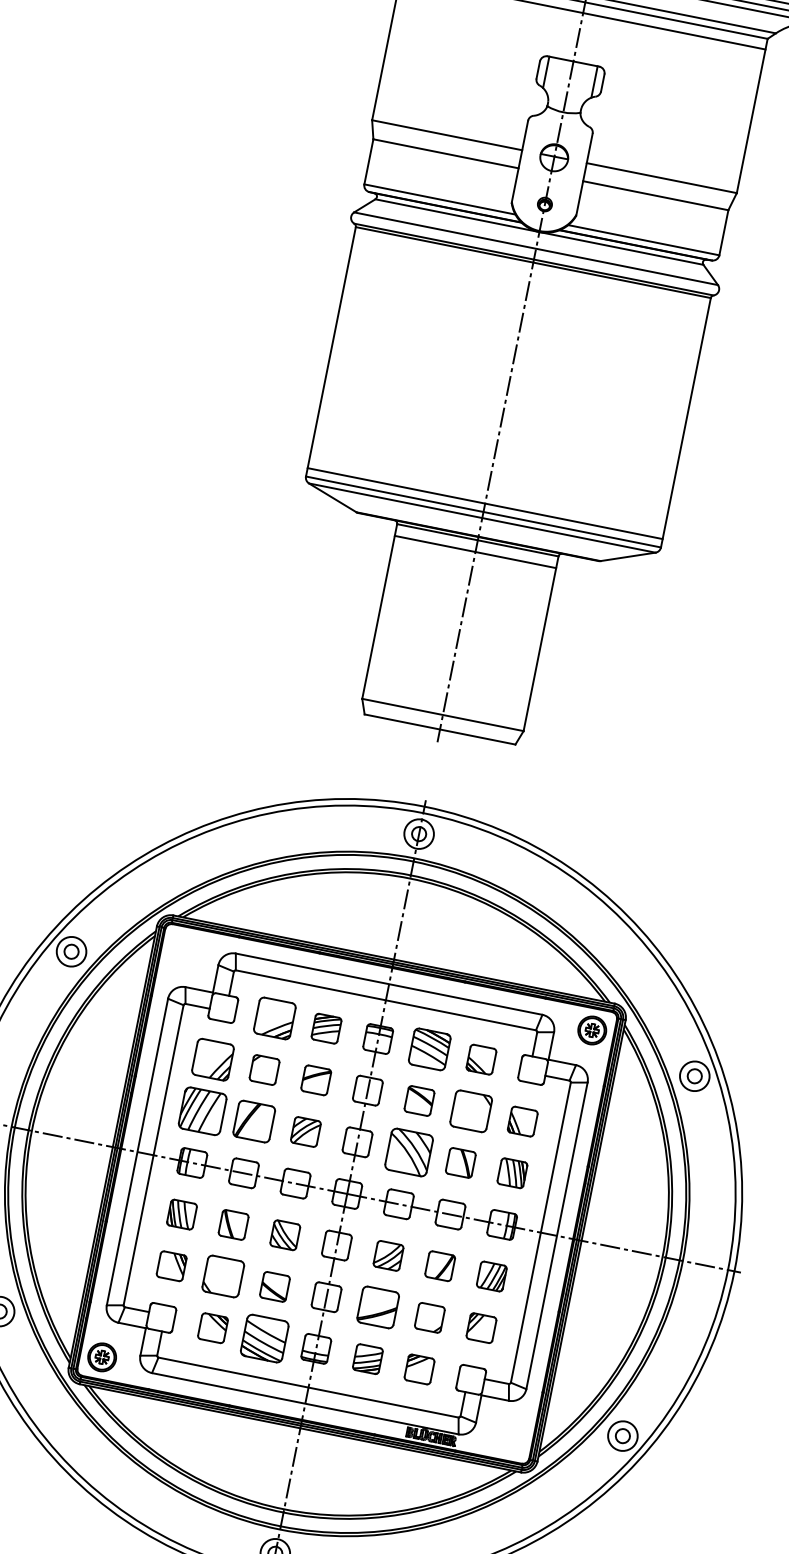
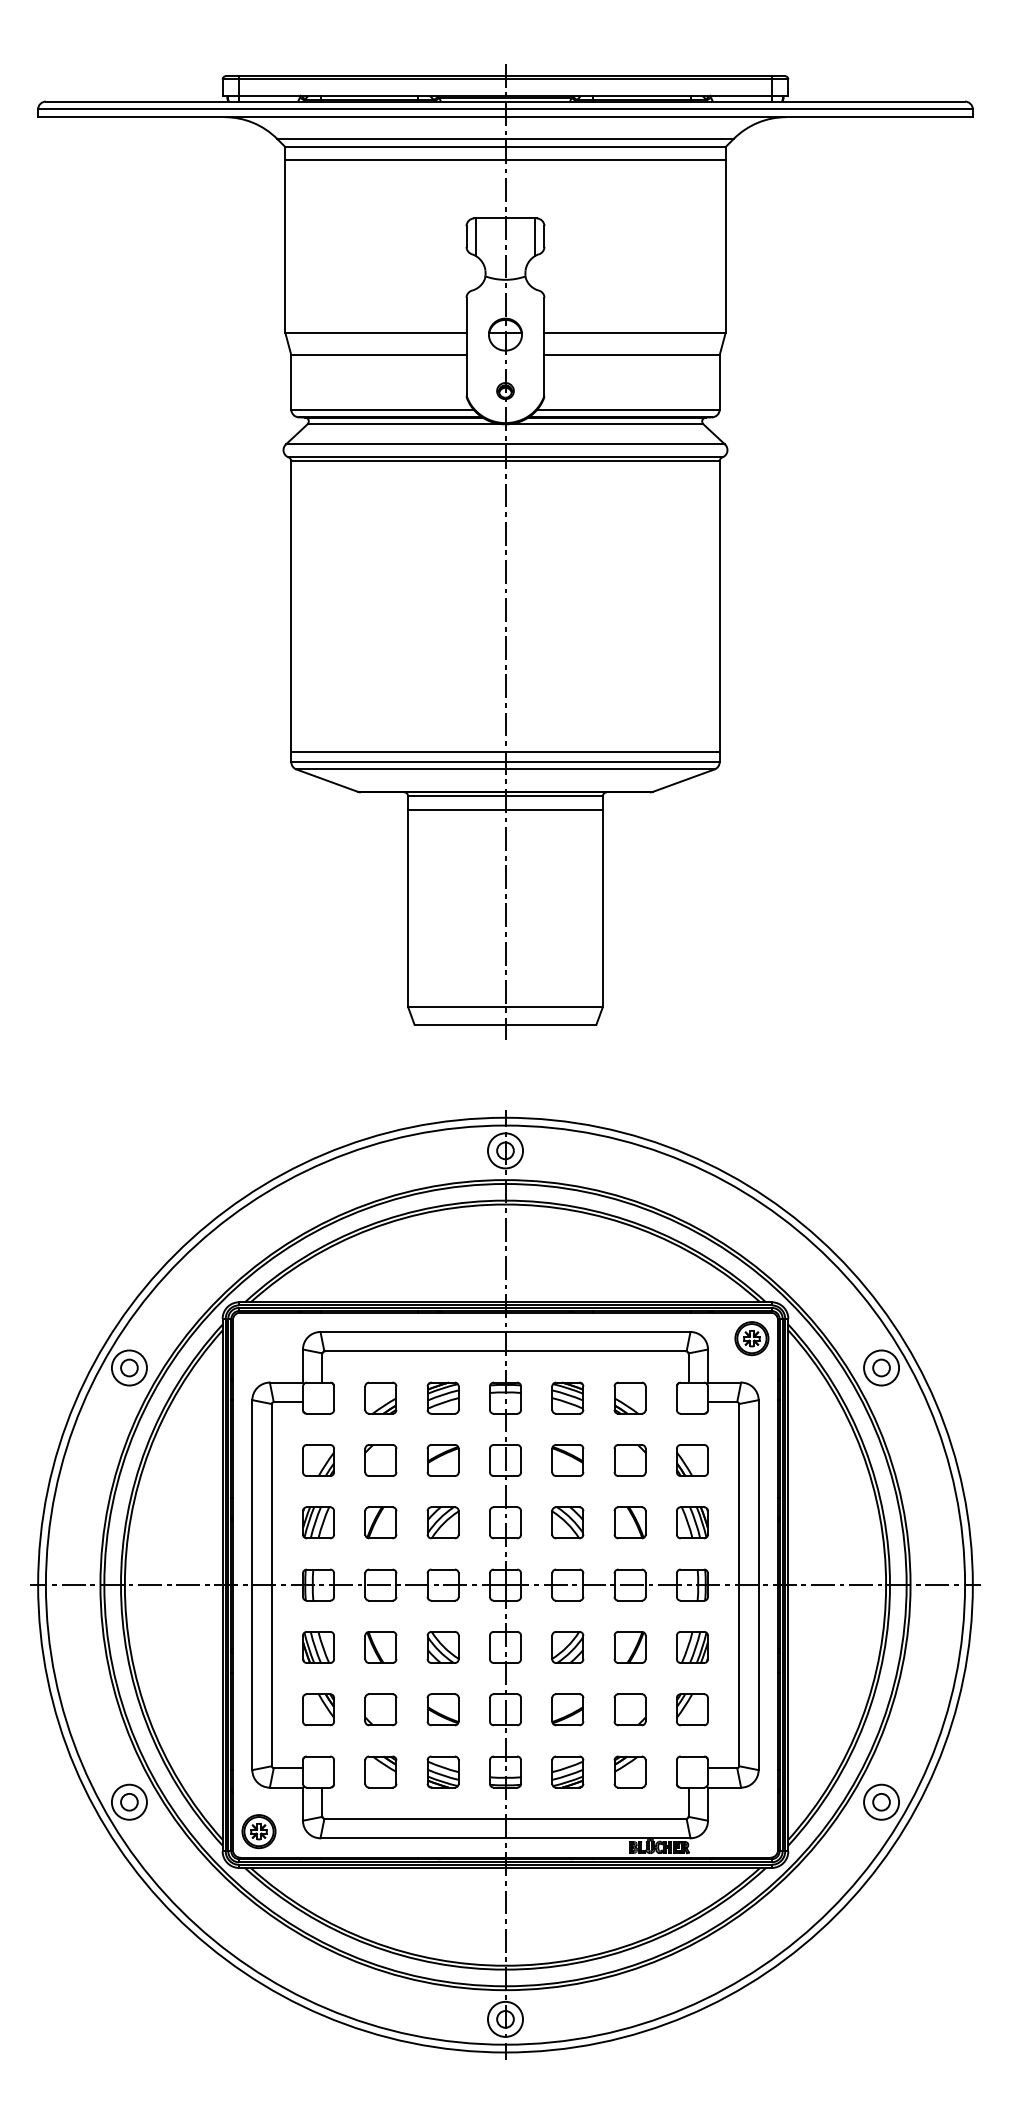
part: (274, 1017) -> (380, 1397), size x0.71
part: (429, 1048) -> (567, 1397), size x0.71
part: (212, 1059) -> (318, 1460), size x0.71
part: (202, 1111) -> (318, 1522), size x0.62
part: (470, 1111) -> (629, 1460), size x0.71
part: (254, 1121) -> (380, 1522), size x0.71
part: (408, 1152) -> (567, 1522), size x0.62
part: (223, 1276) -> (380, 1709), size x0.71
part: (378, 1307) -> (567, 1709), size x0.71
part: (264, 1337) -> (442, 1771), size x0.62

